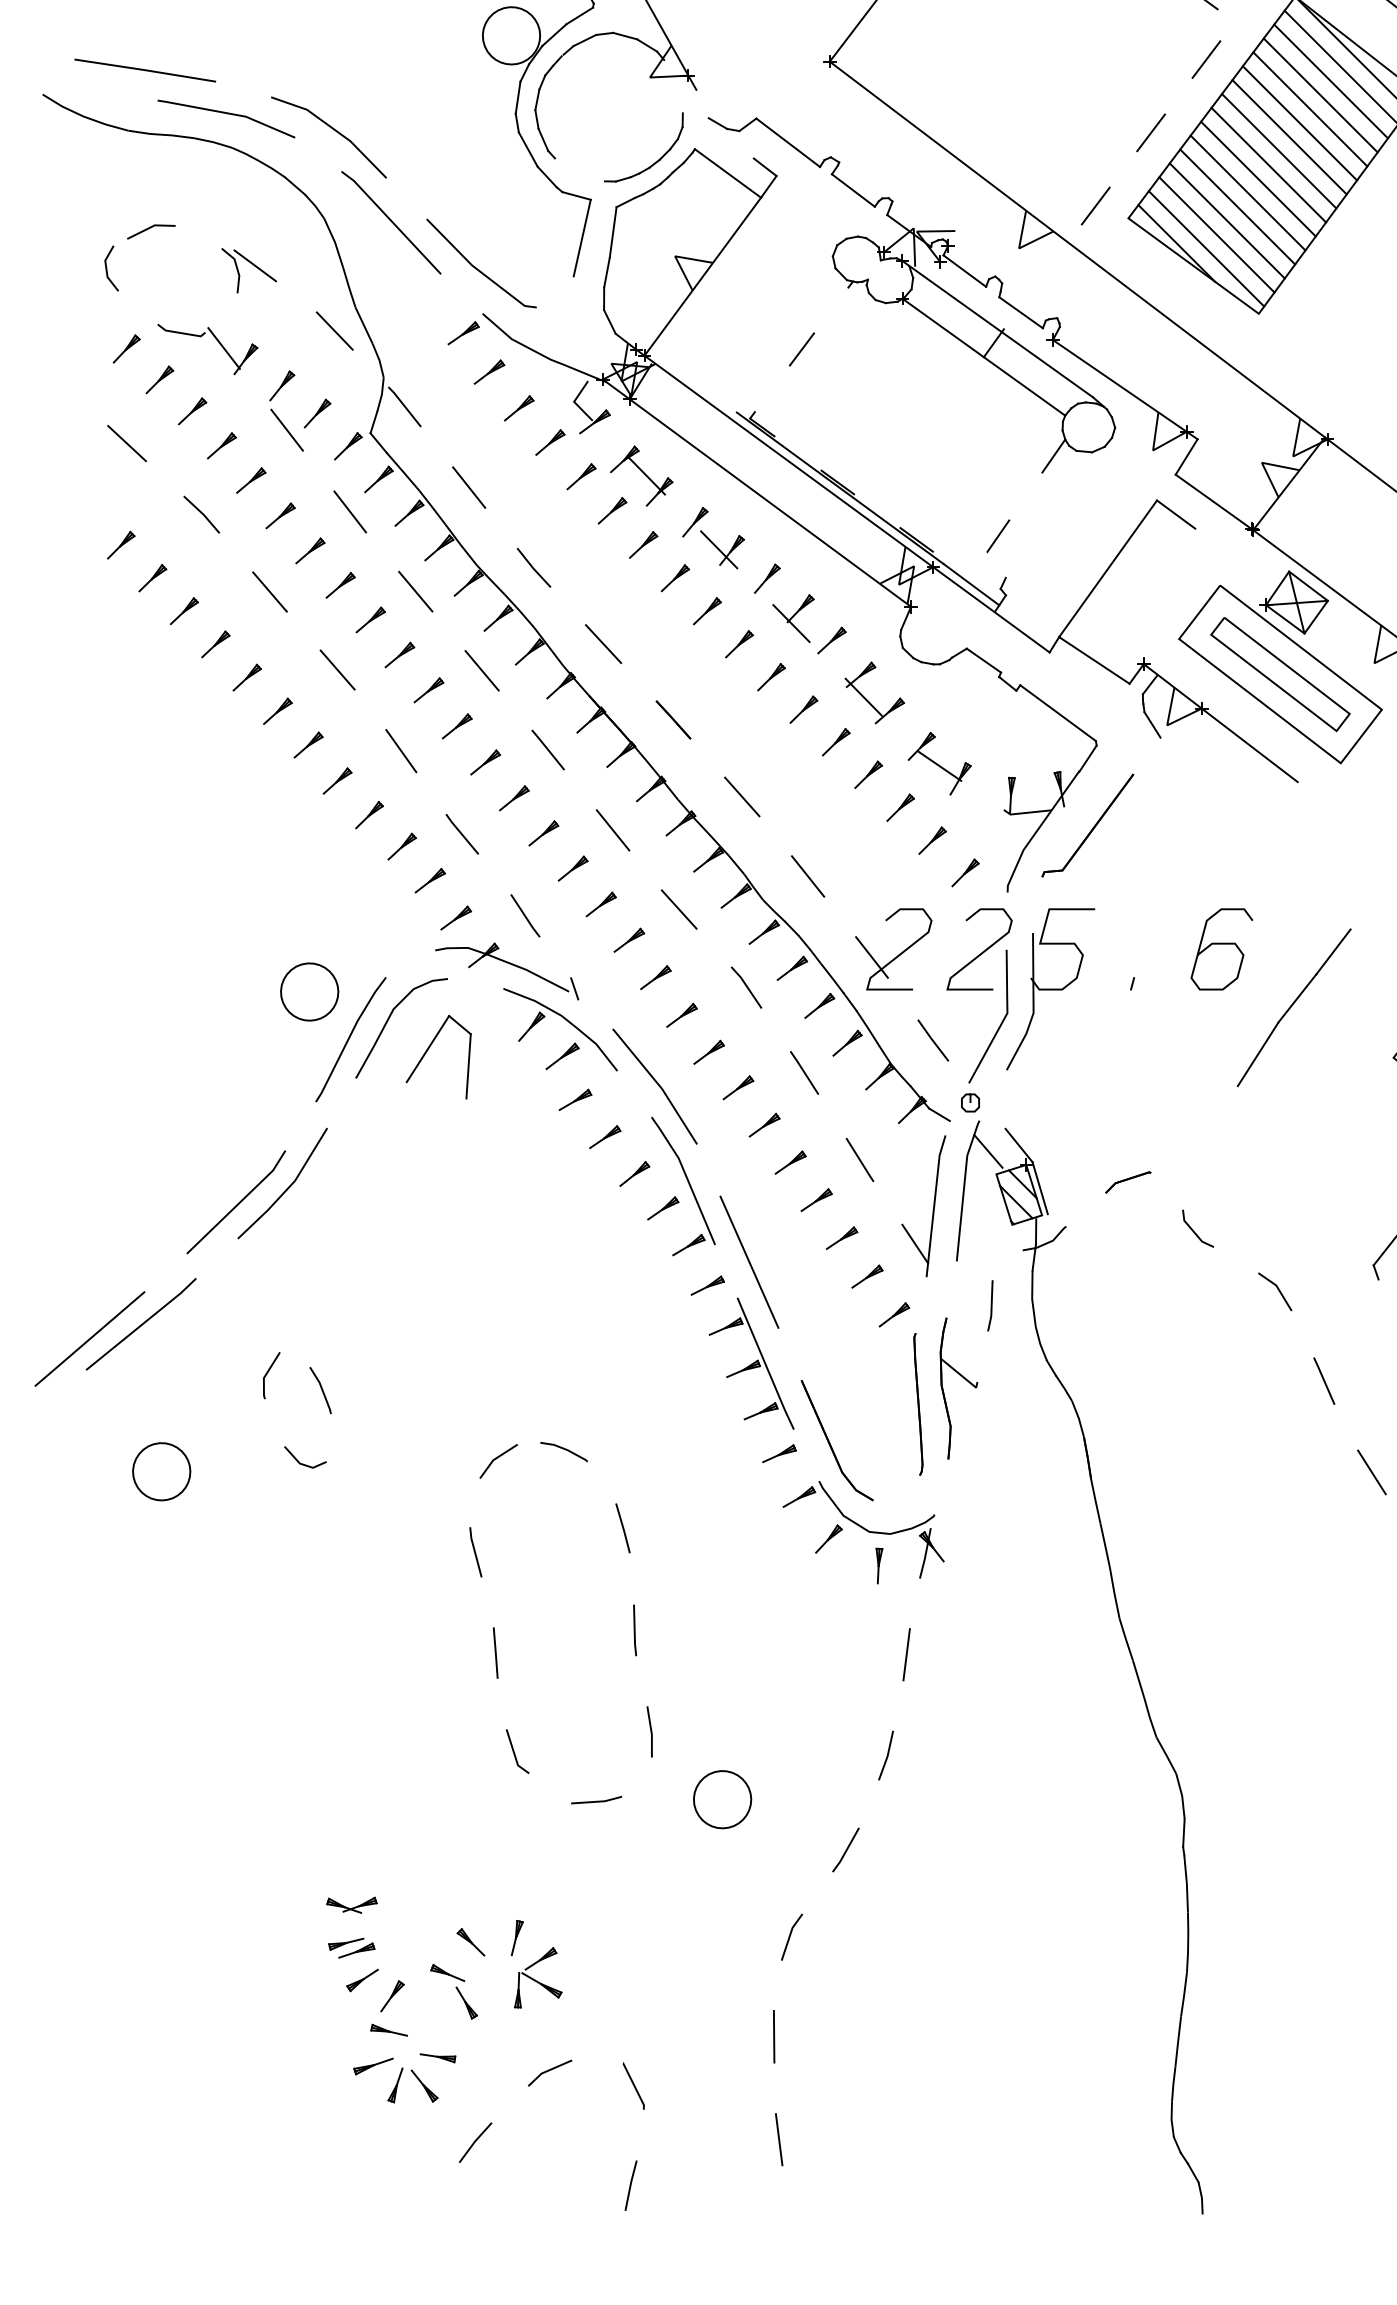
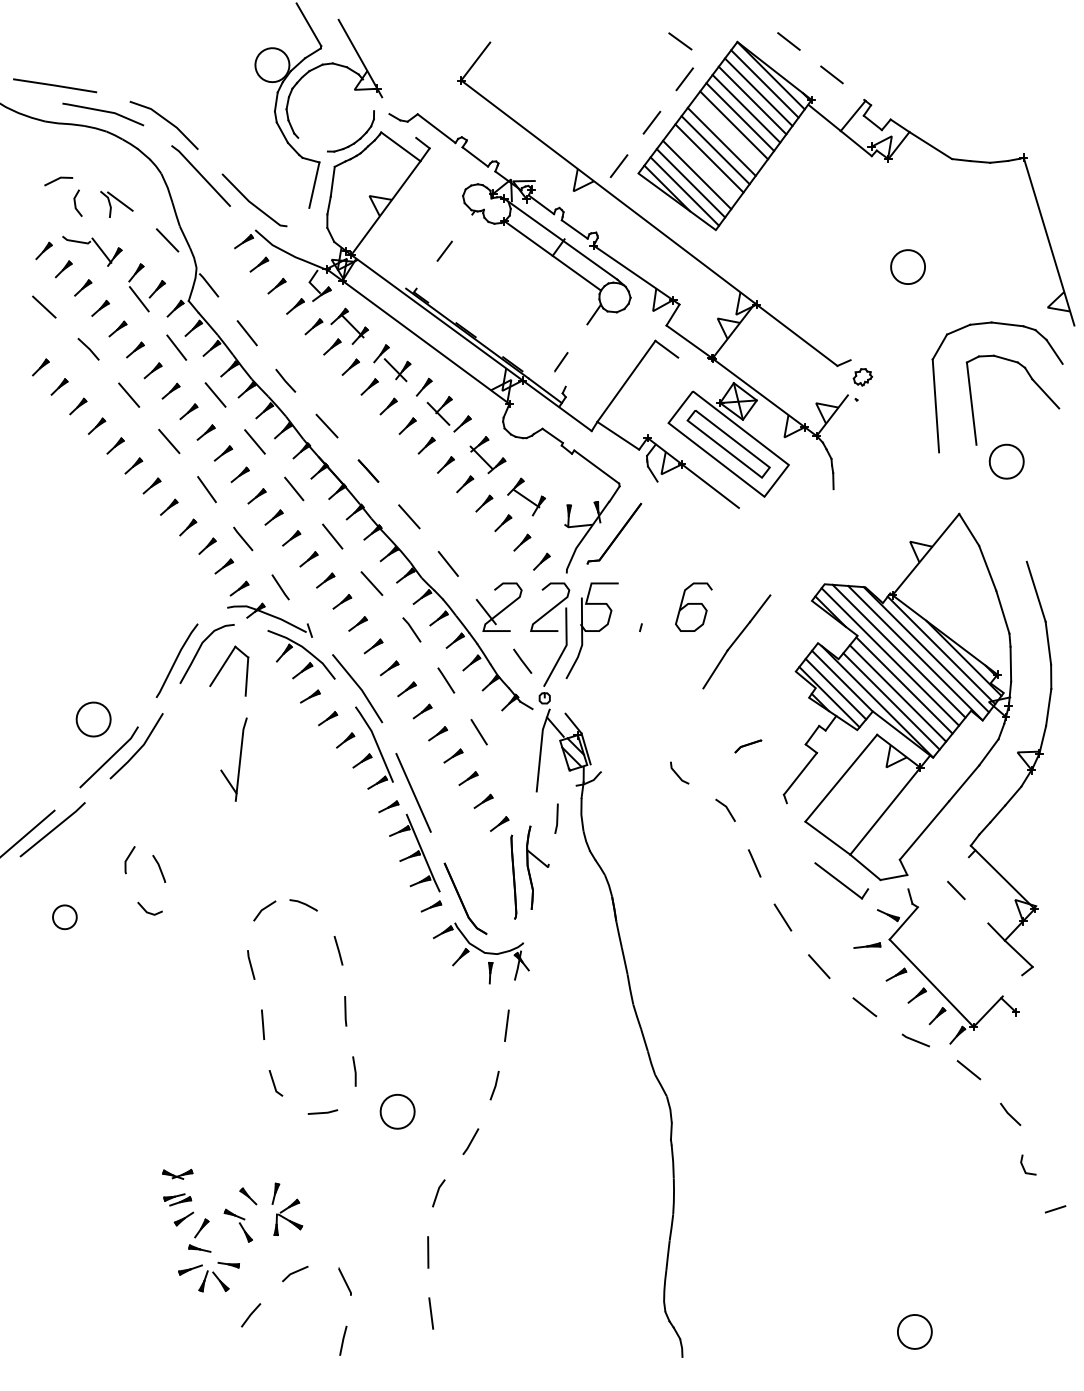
line: (1278, 150) -> (727, 133), removed
line: (1237, 206) -> (703, 166), removed
line: (107, 267) -> (75, 202), moved
part: (309, 991) -> (93, 719), moved
part: (1128, 1182) -> (748, 746), moved
part: (922, 1205) -> (233, 759), moved
part: (161, 1472) -> (64, 917), size x0.7

